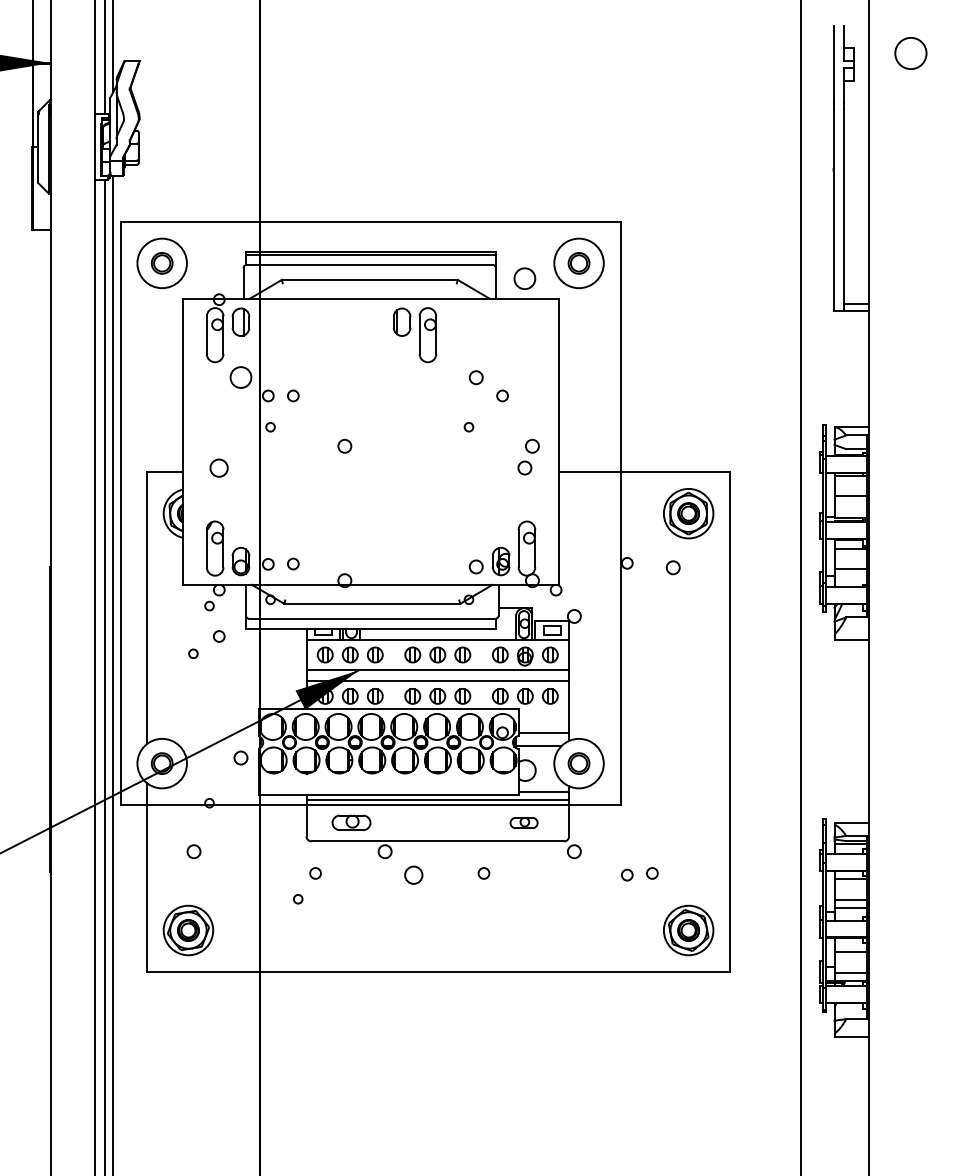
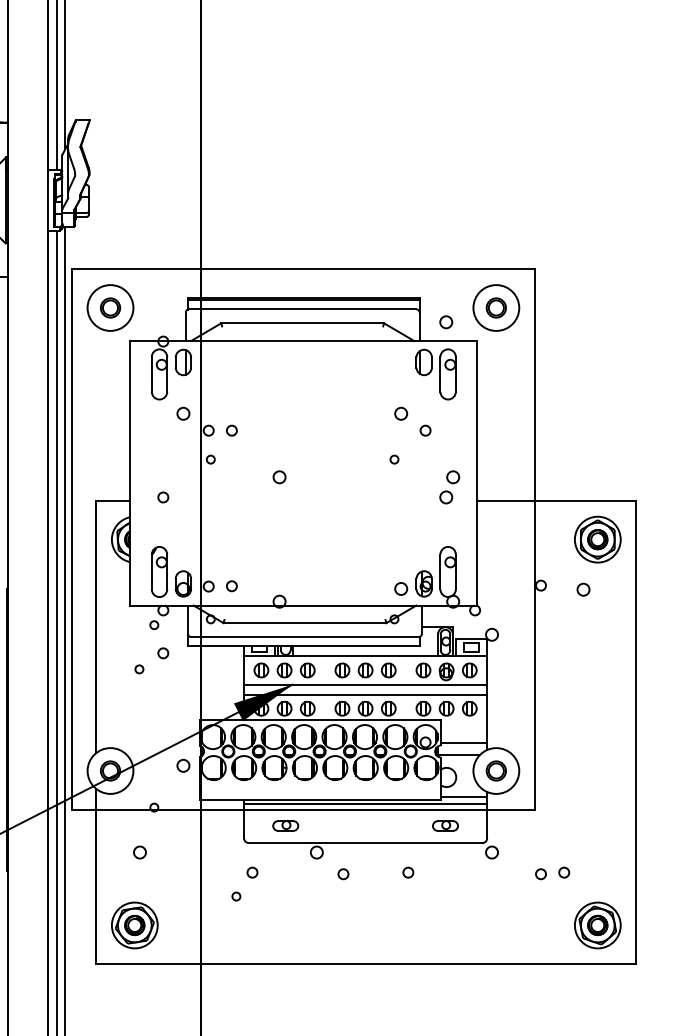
circle: (524, 278) -> (445, 321), size x0.62
part: (414, 335) -> (435, 374), moved
circle: (240, 377) -> (182, 413), size x0.62
circle: (219, 467) -> (163, 496), size x0.62
part: (351, 823) -> (285, 826), size x0.71
circle: (413, 874) -> (343, 873), size x0.62

